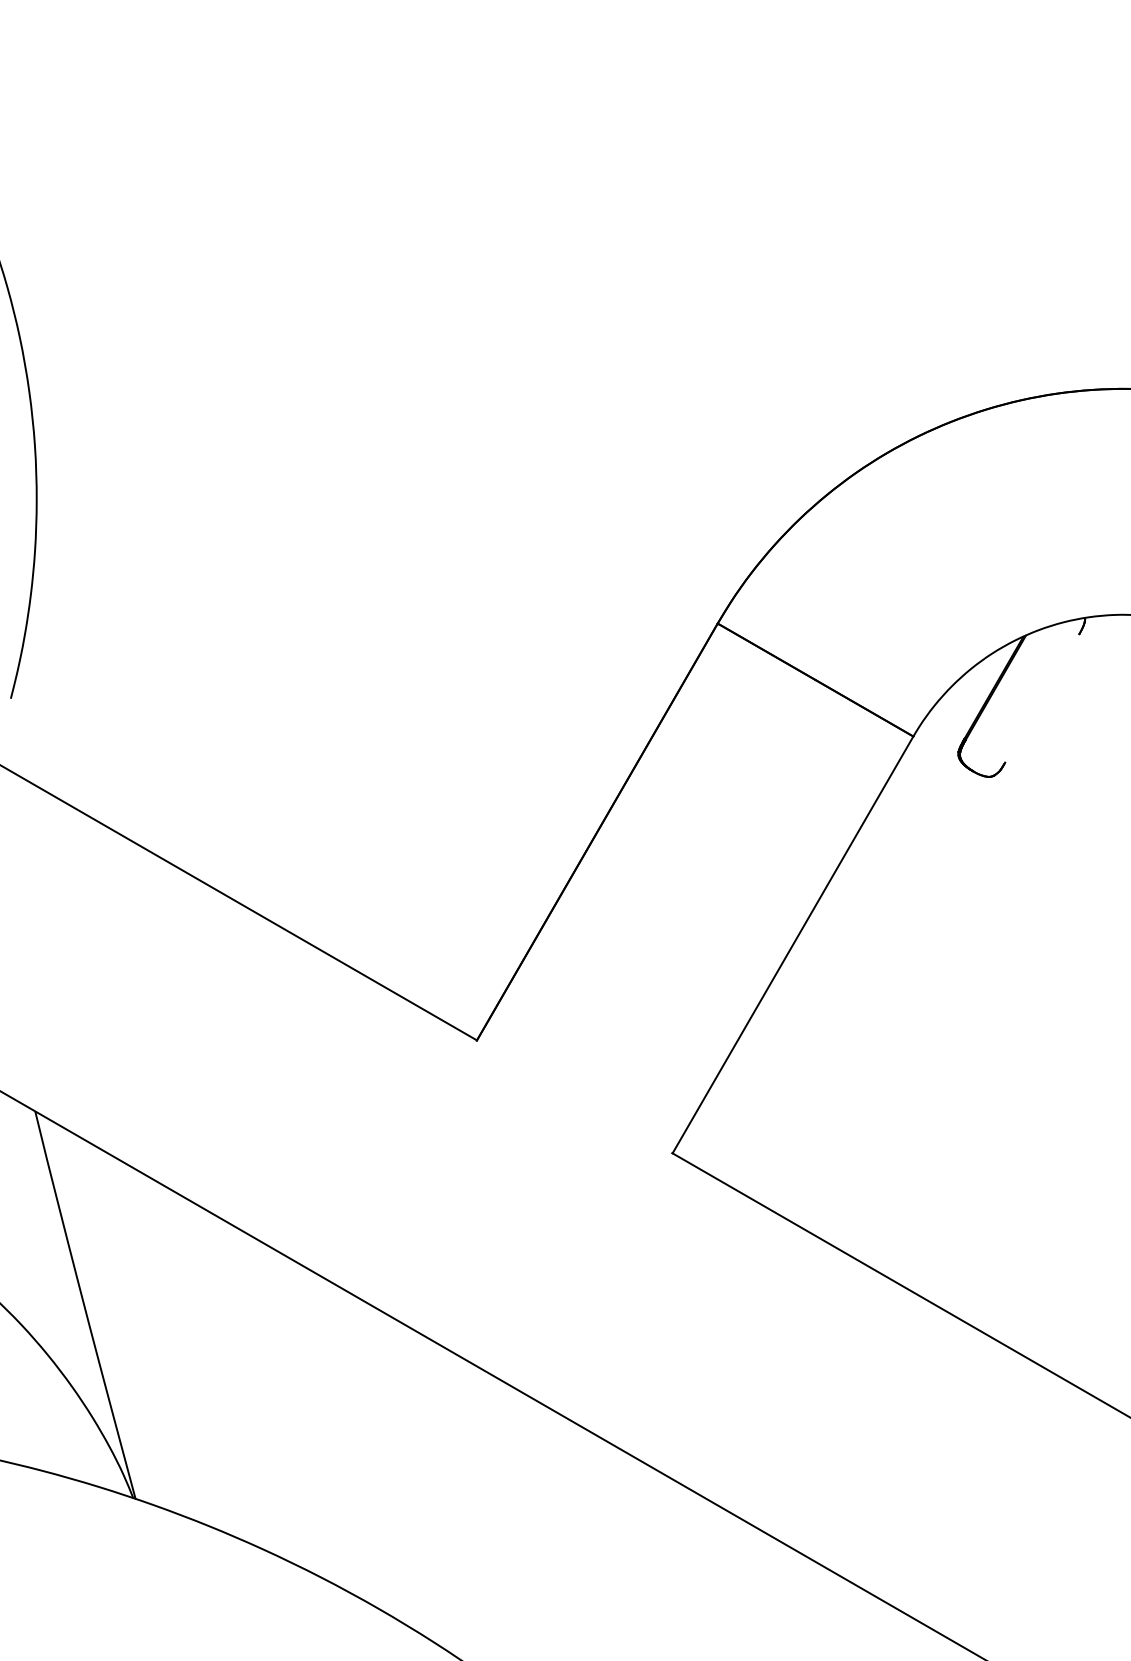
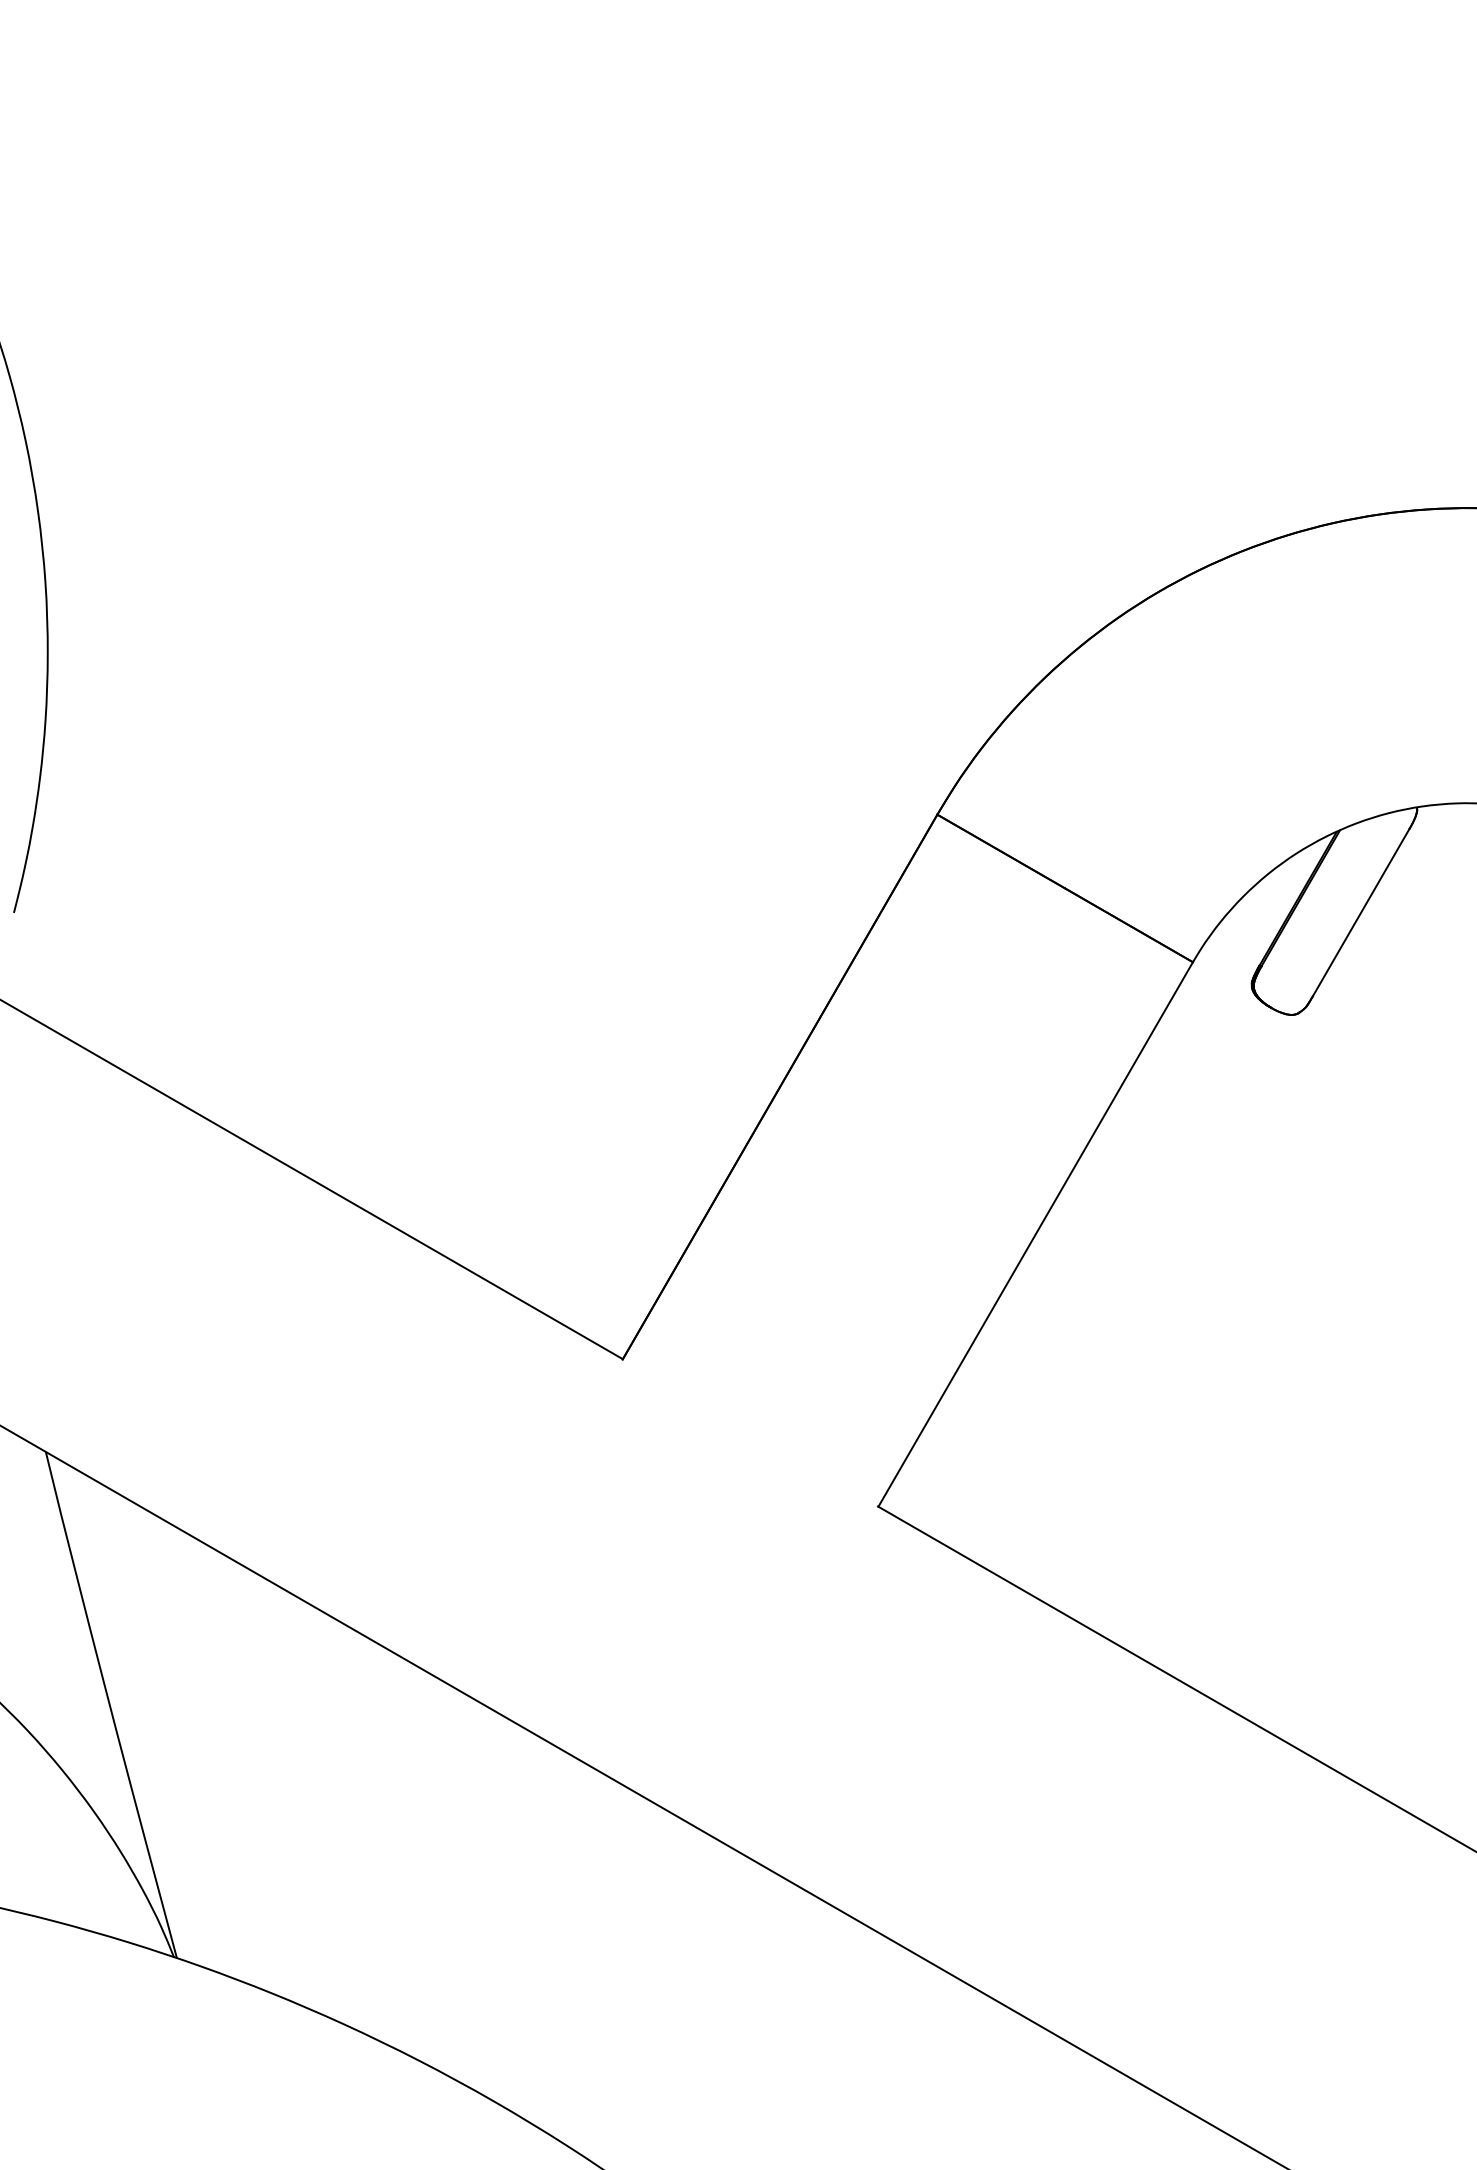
line: (1042, 698) -> (1361, 912), added

